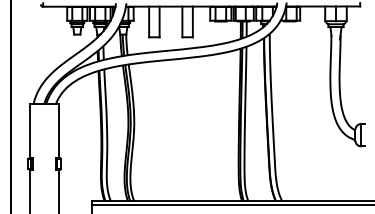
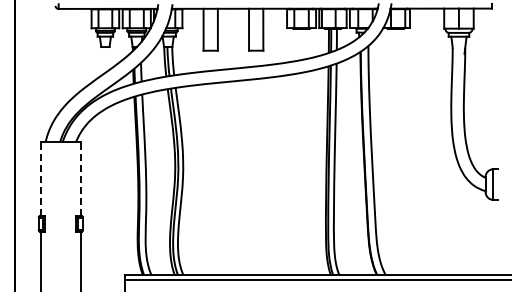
line: (30, 131) -> (41, 179), solid -> dashed
line: (59, 131) -> (80, 179), solid -> dashed

